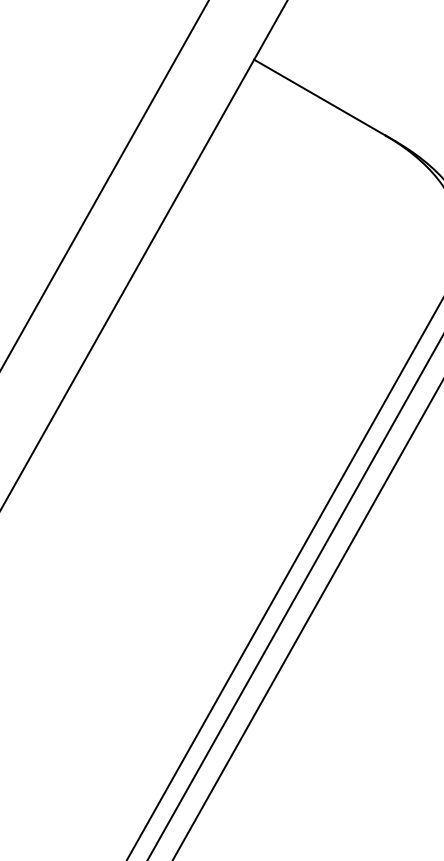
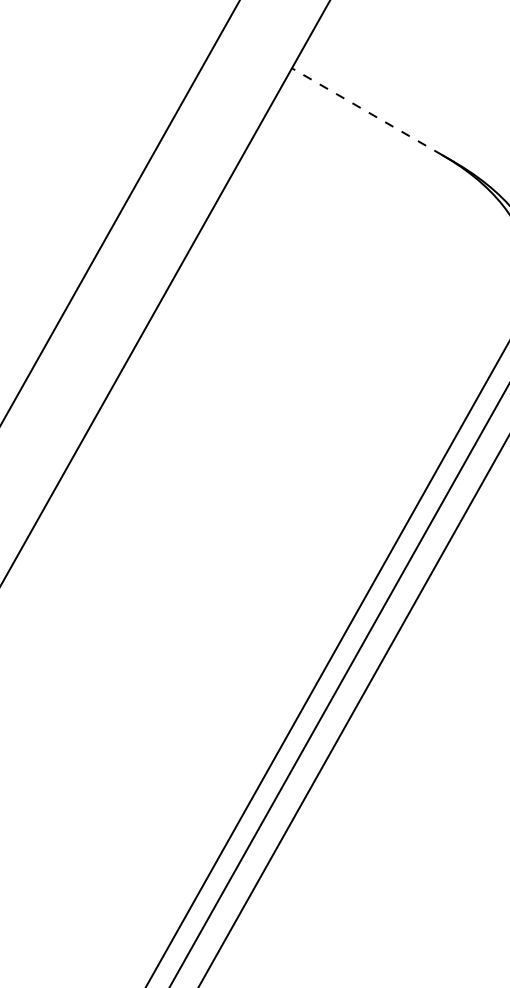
line: (319, 97) -> (366, 111), solid -> dashed

